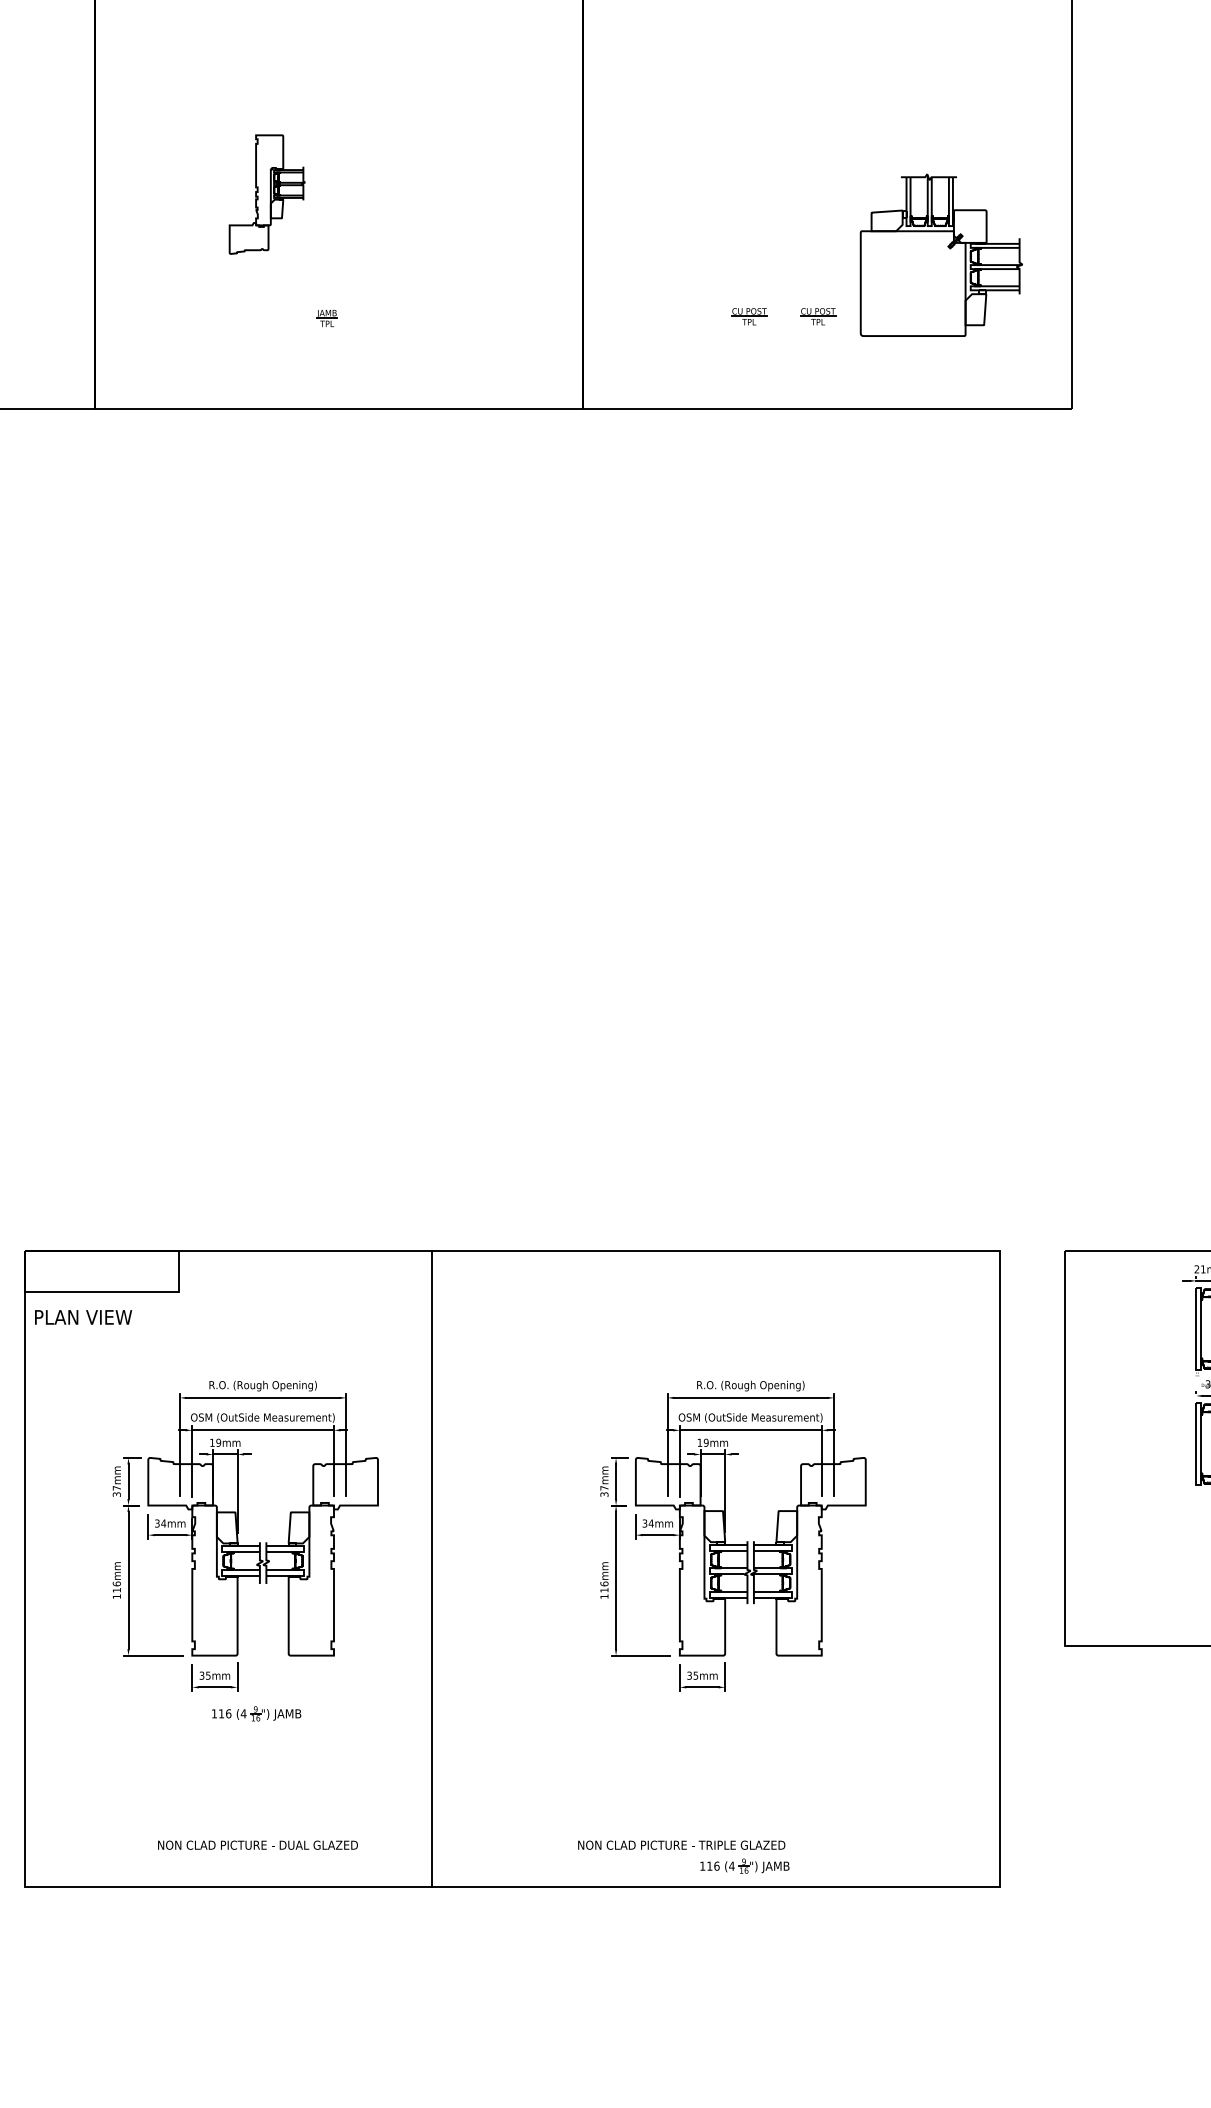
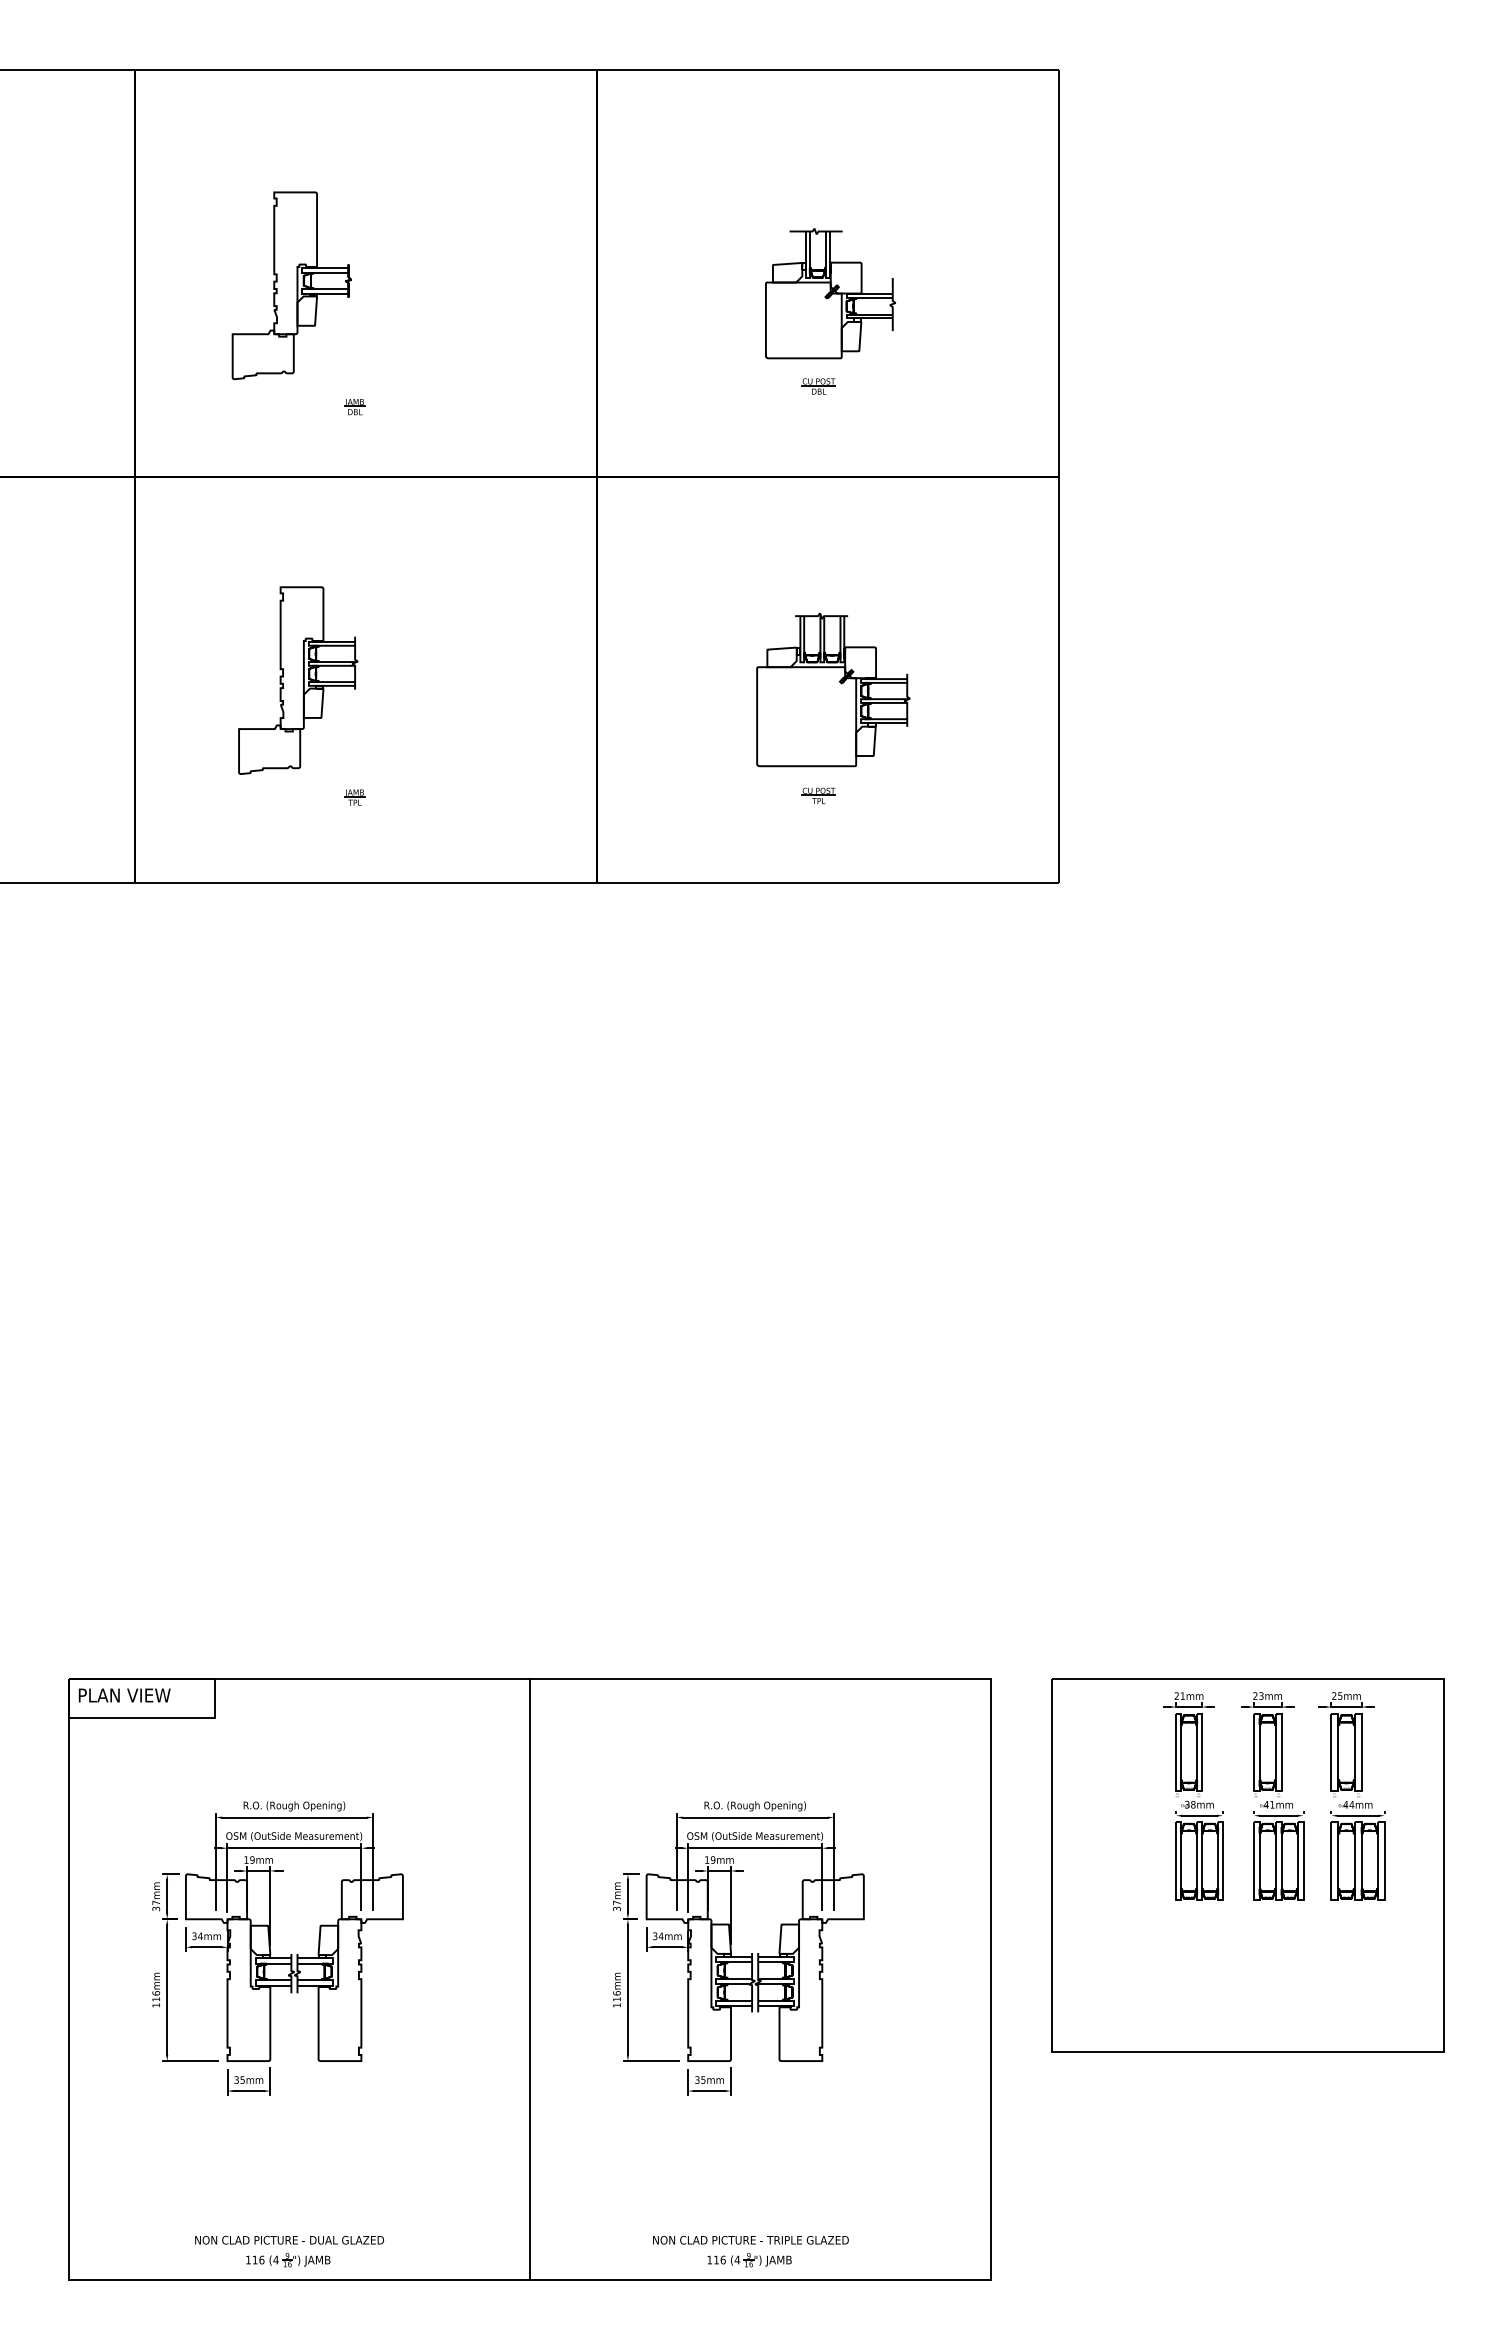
part: (267, 194) -> (298, 680), size x1.67
part: (941, 254) -> (833, 689), moved
part: (748, 316) -> (753, 795), removed
text: (83, 1317) -> (124, 1695), moved
line: (432, 1568) -> (530, 1978), moved
part: (256, 1713) -> (288, 2259), moved
text: (681, 1844) -> (750, 2239), moved

